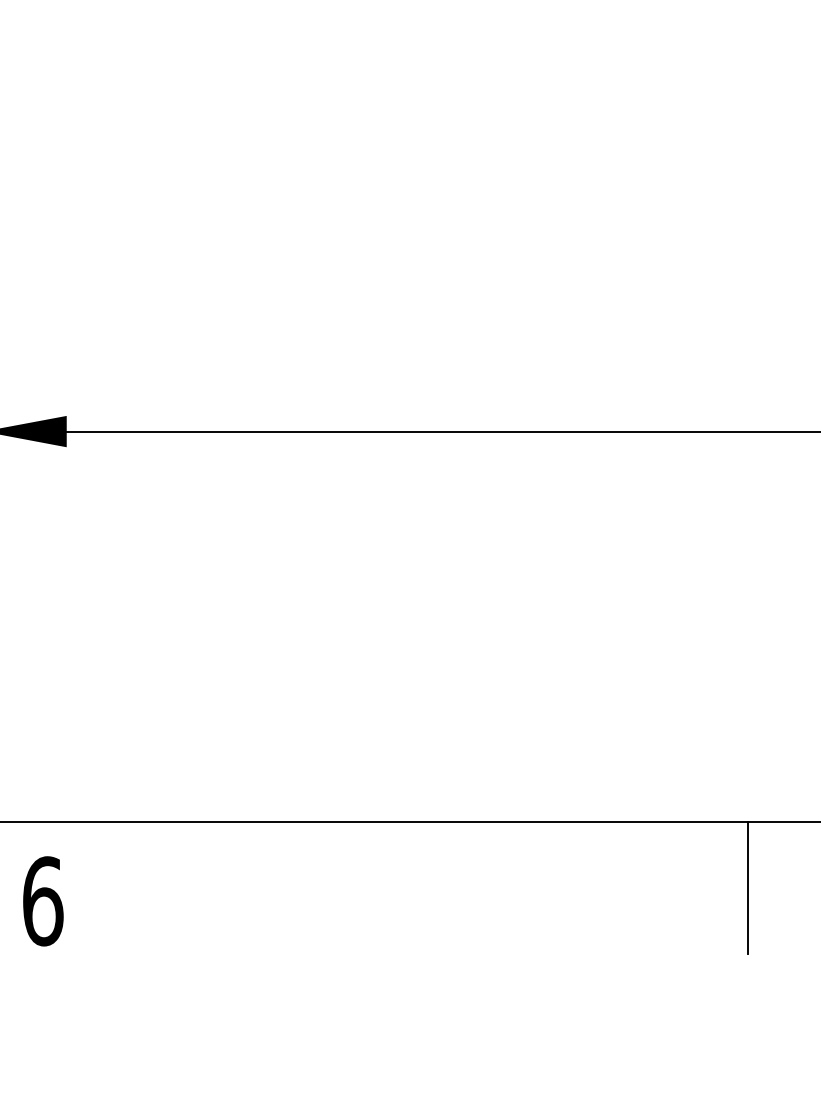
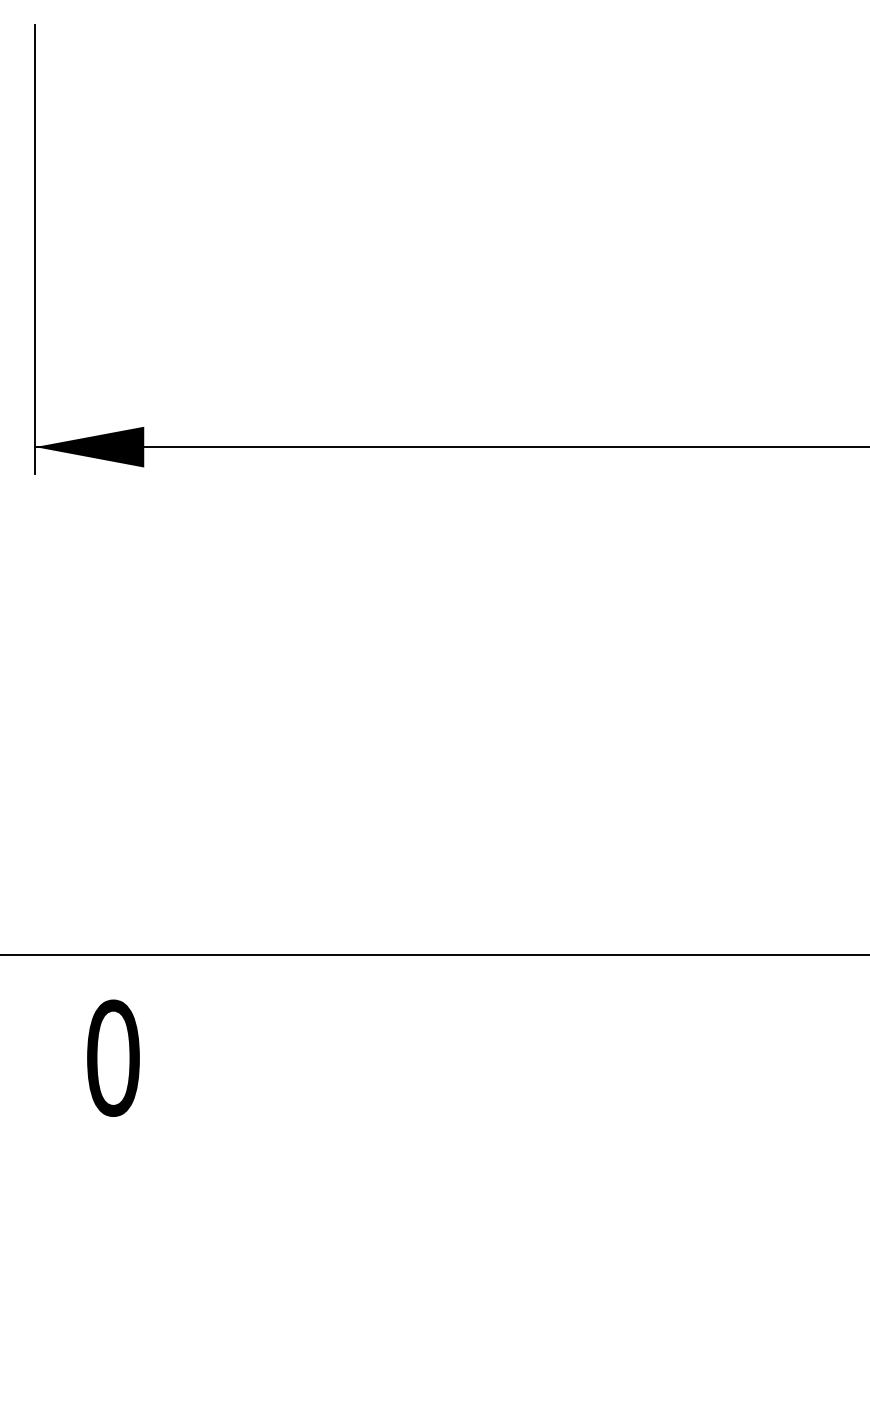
text: (42, 901) -> (112, 1058), 6 -> 0

